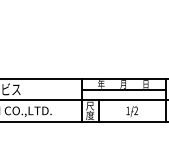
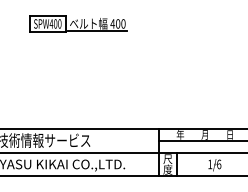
text: (136, 110) -> (219, 164), 1/2 -> 1/6

